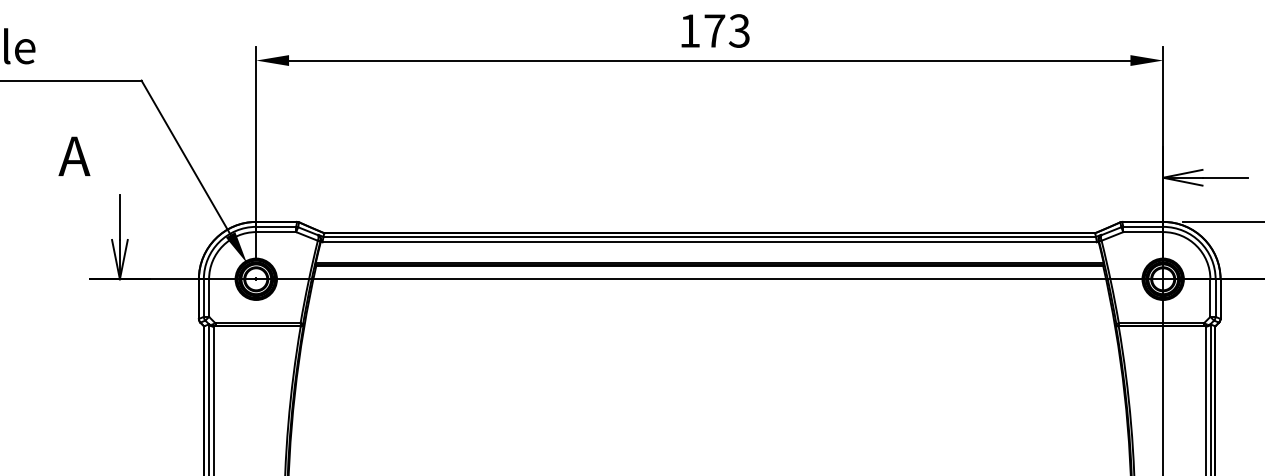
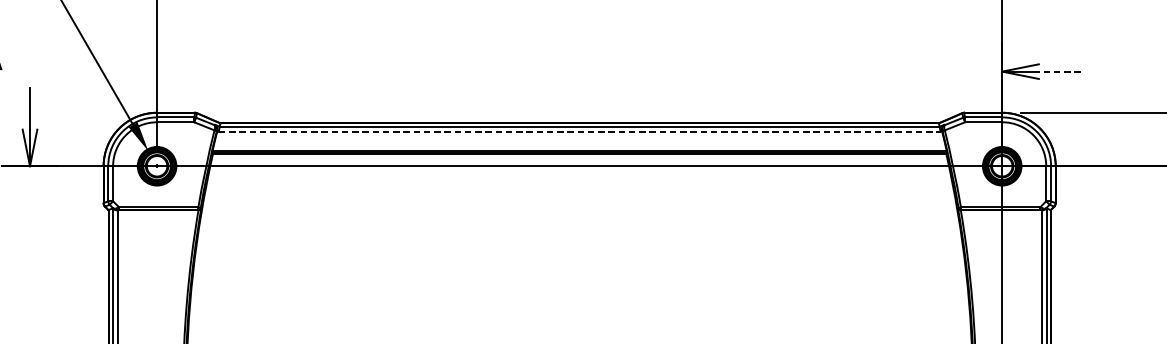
line: (1225, 177) -> (1060, 71), solid -> dashed
line: (710, 242) -> (580, 131), solid -> dashed

